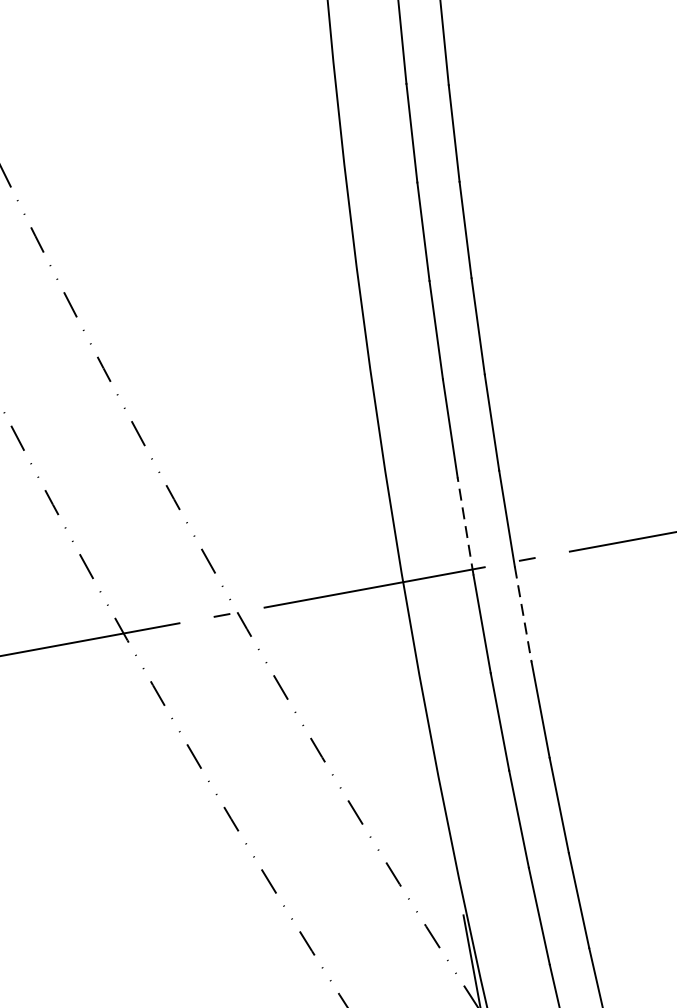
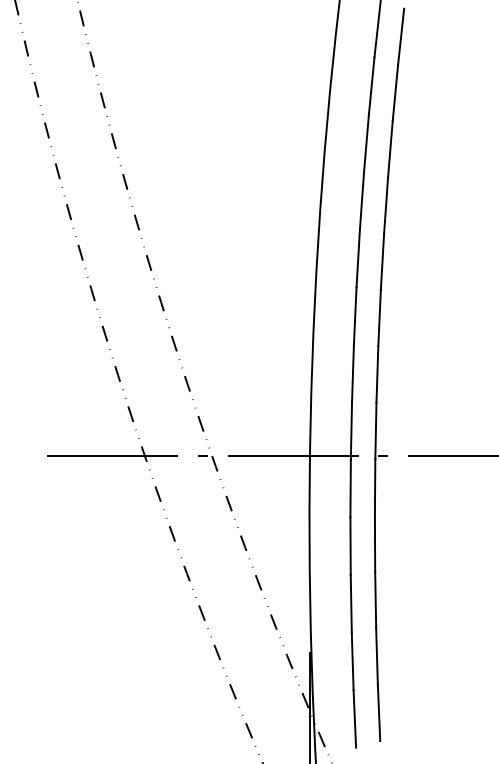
line: (465, 525) -> (351, 430), dashed -> solid
line: (523, 614) -> (375, 487), dashed -> solid

